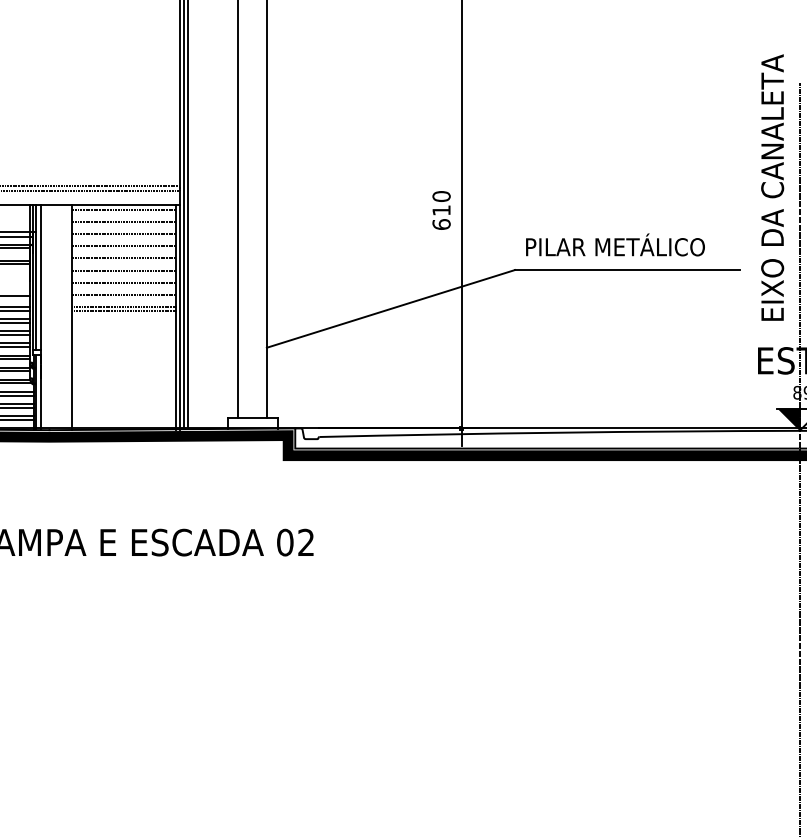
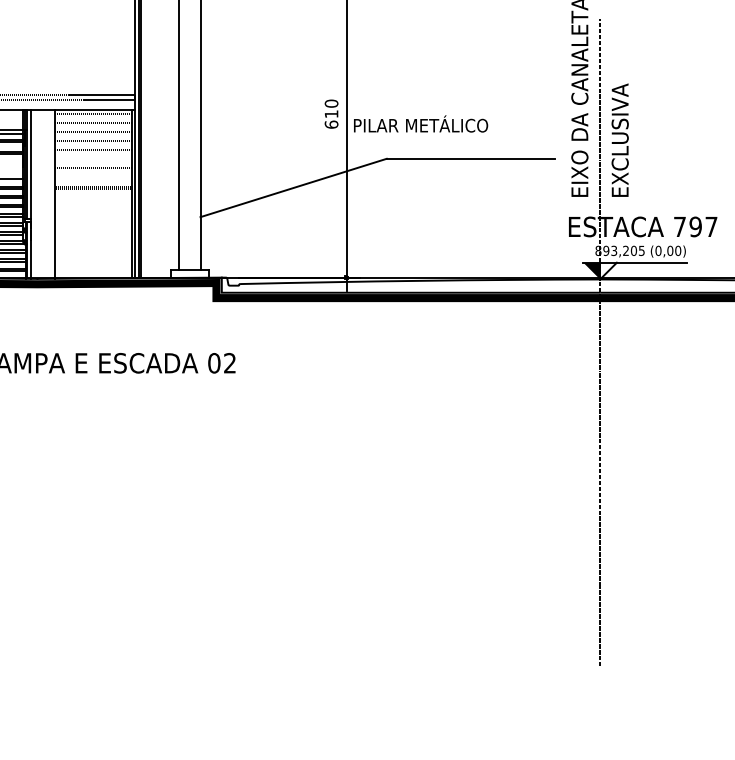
text: (616, 244) -> (421, 123), moved
line: (124, 270) -> (93, 159), removed
line: (124, 294) -> (93, 177), removed

